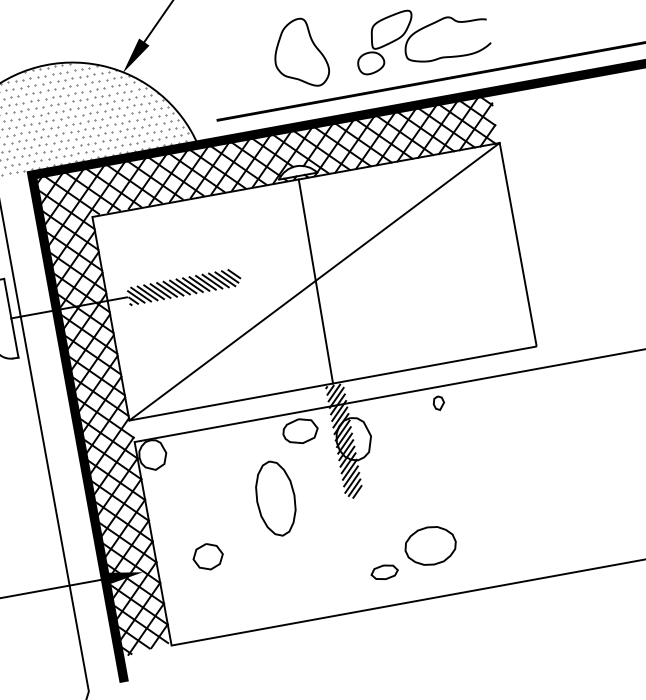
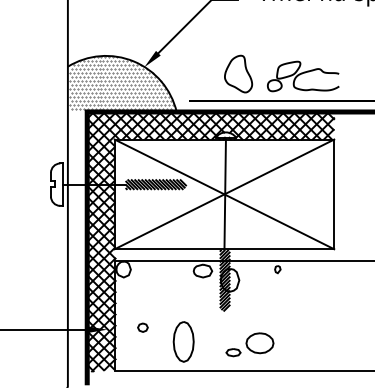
line: (314, 281) -> (224, 194), added
part: (275, 497) -> (183, 341), moved
part: (207, 556) -> (142, 327), size x0.62

